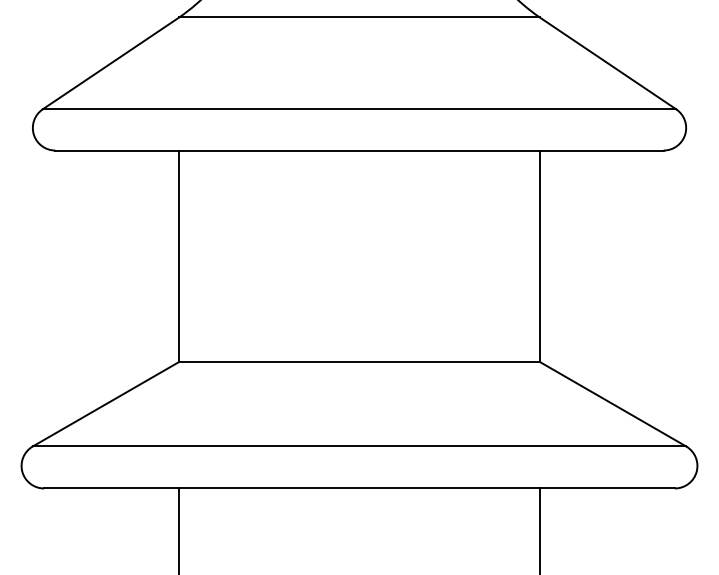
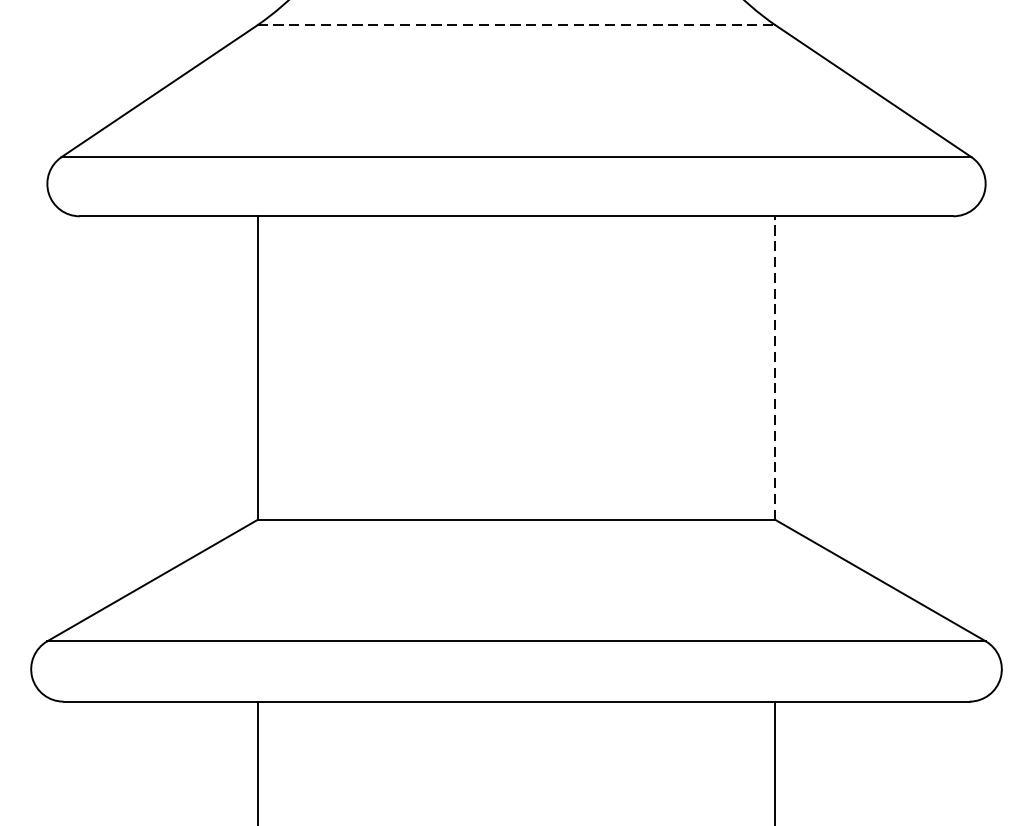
line: (360, 17) -> (517, 25), solid -> dashed
line: (539, 256) -> (775, 368), solid -> dashed

